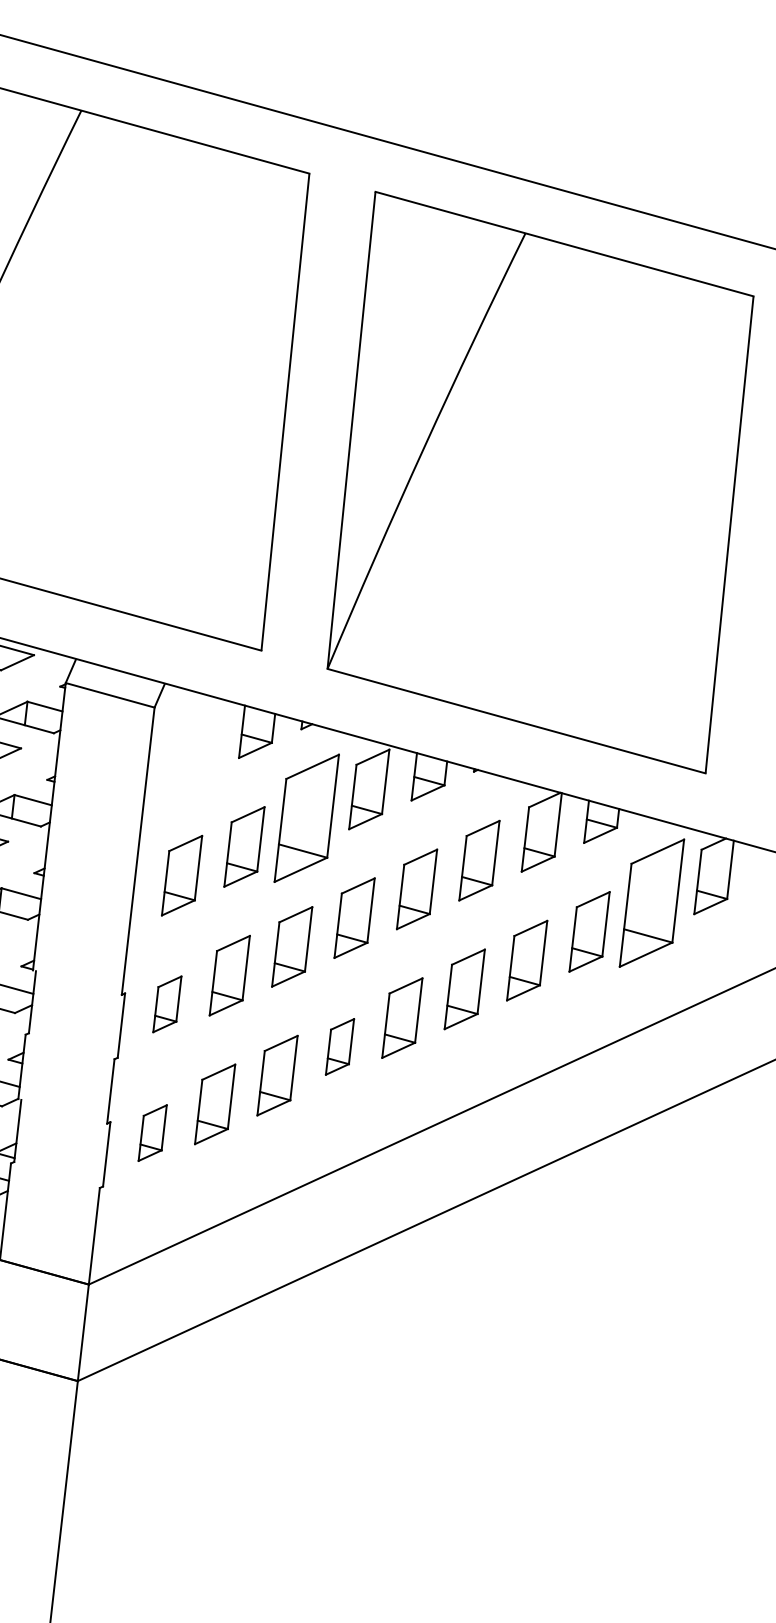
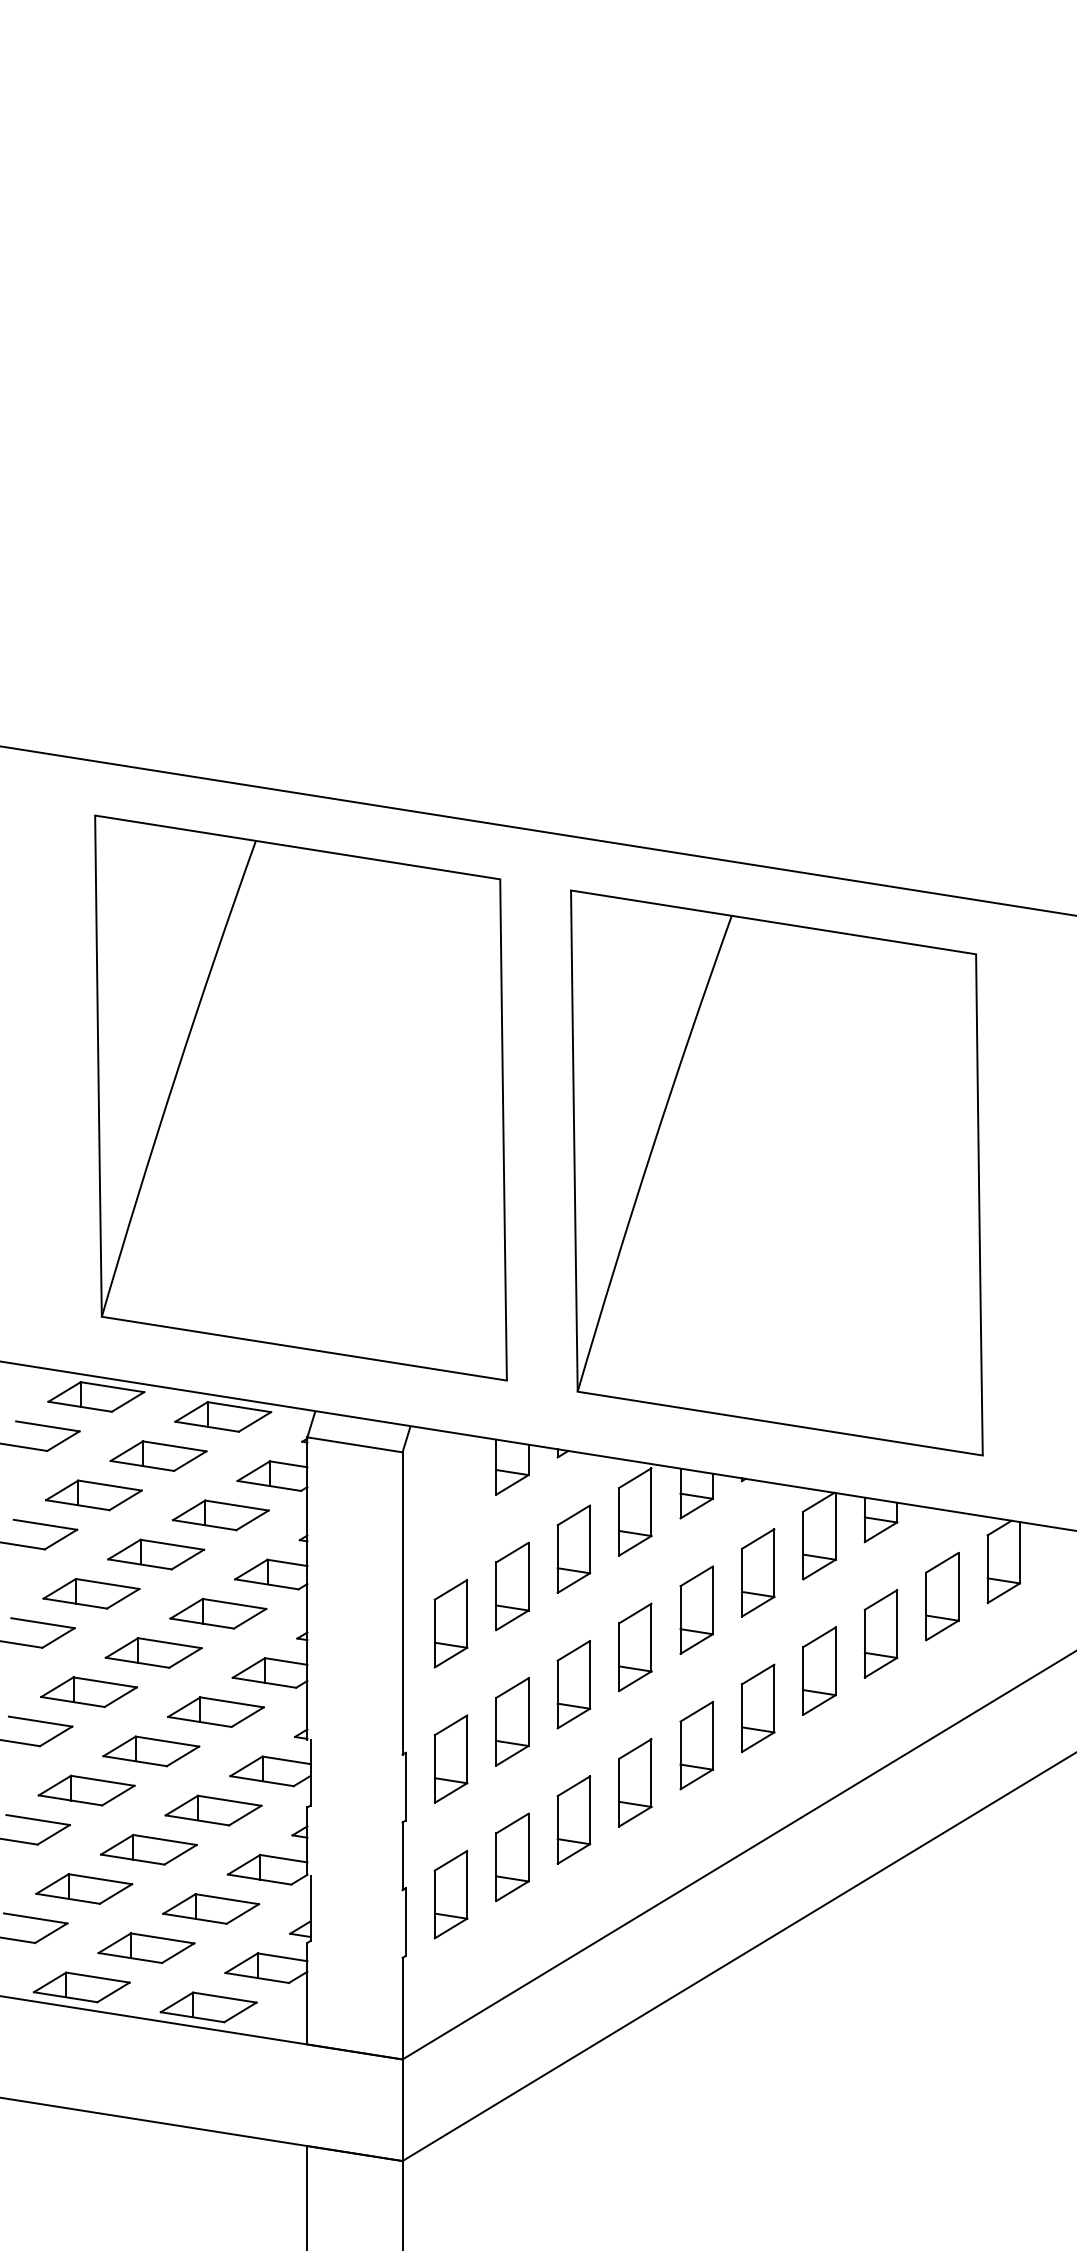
part: (306, 817) -> (573, 1548), size x0.62
part: (652, 903) -> (942, 1596), size x0.62
part: (166, 1003) -> (450, 1758), size x1.43
part: (340, 1046) -> (635, 1782), size x1.43
part: (152, 1132) -> (450, 1894), size x1.43

